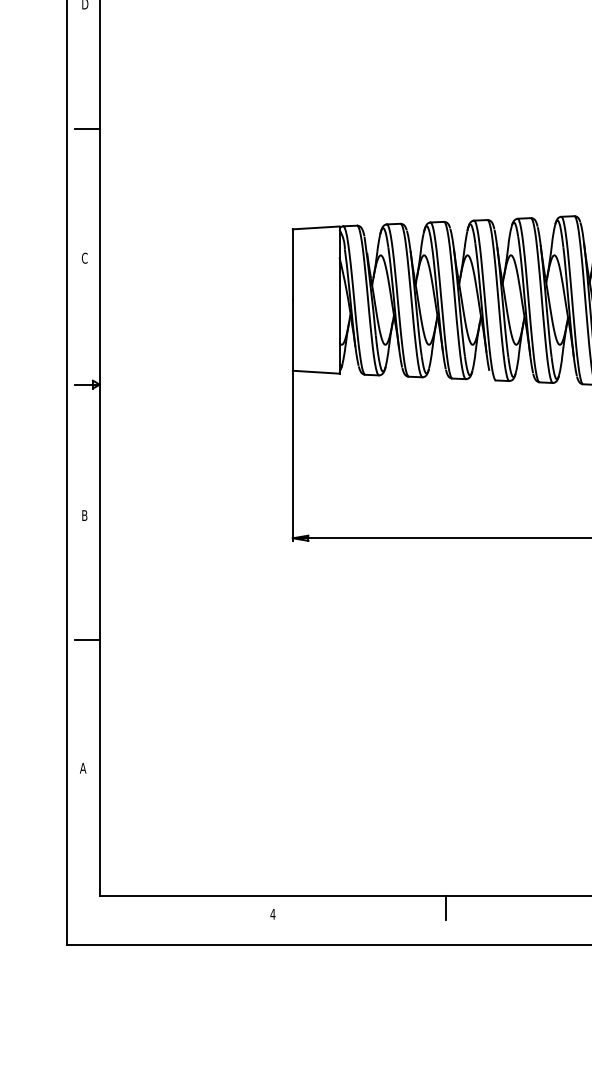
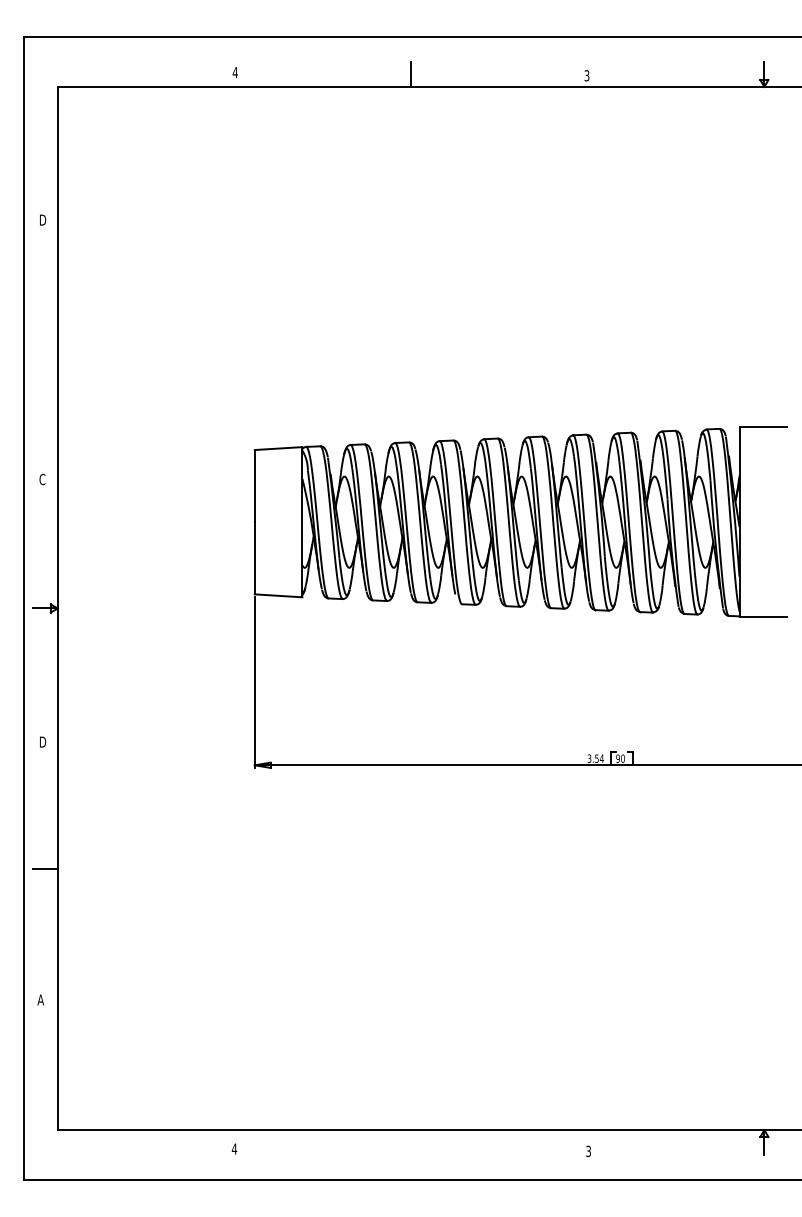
line: (86, 128) -> (44, 347), removed
text: (85, 515) -> (43, 742), B -> D
line: (446, 907) -> (411, 1142), removed

